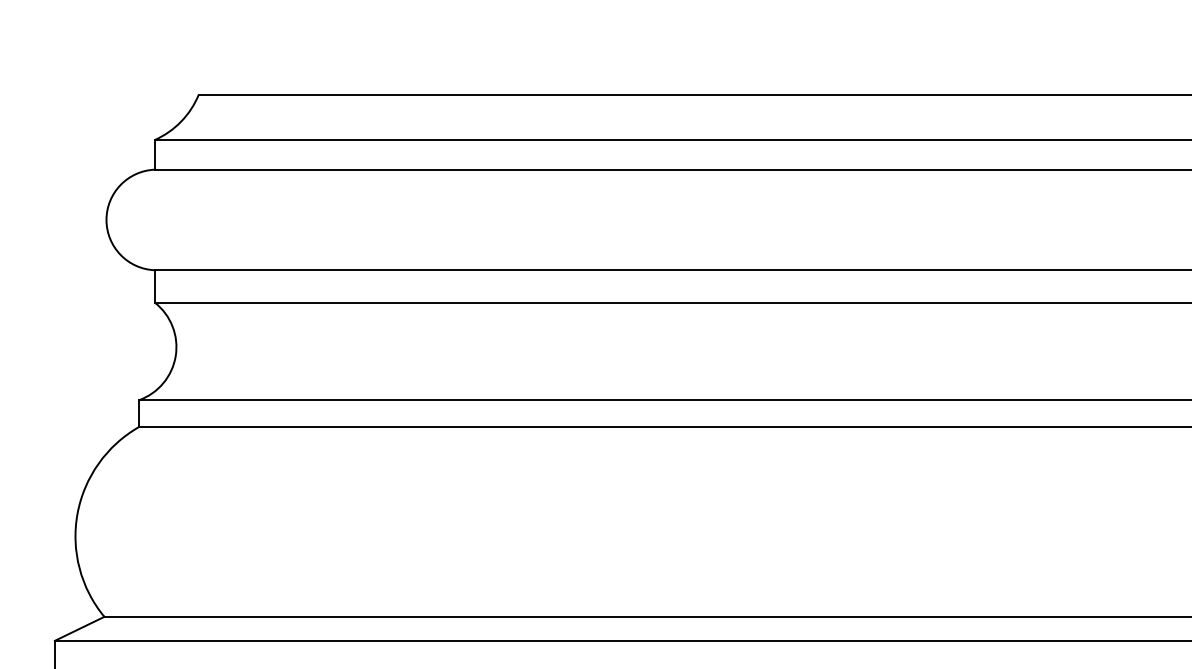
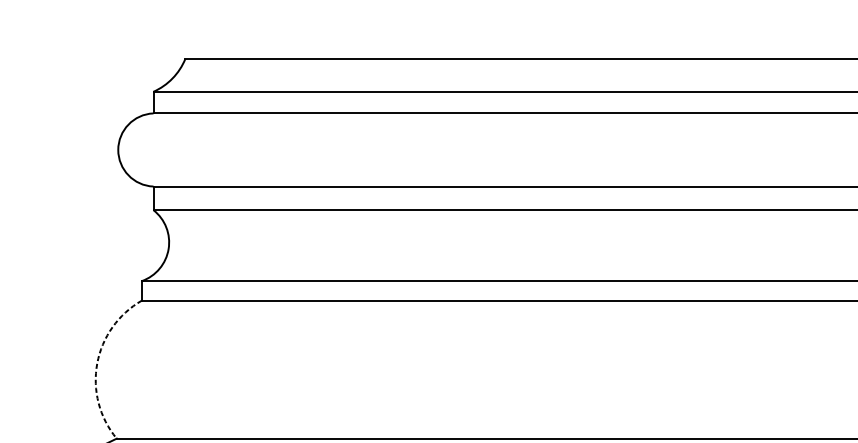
arc: (77, 513) -> (97, 363), solid -> dashed

